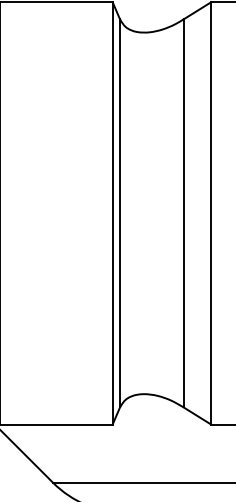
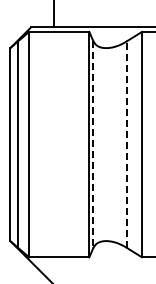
line: (120, 213) -> (93, 144), solid -> dashed
line: (184, 213) -> (127, 144), solid -> dashed

